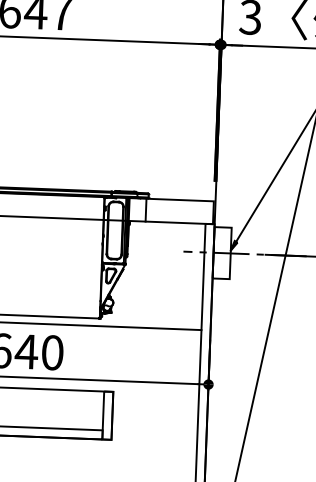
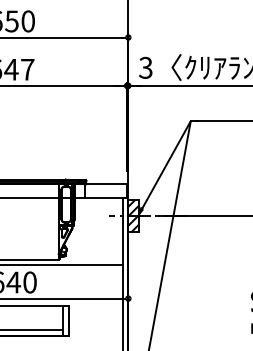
hatch: (221, 252) -> (133, 215), added

